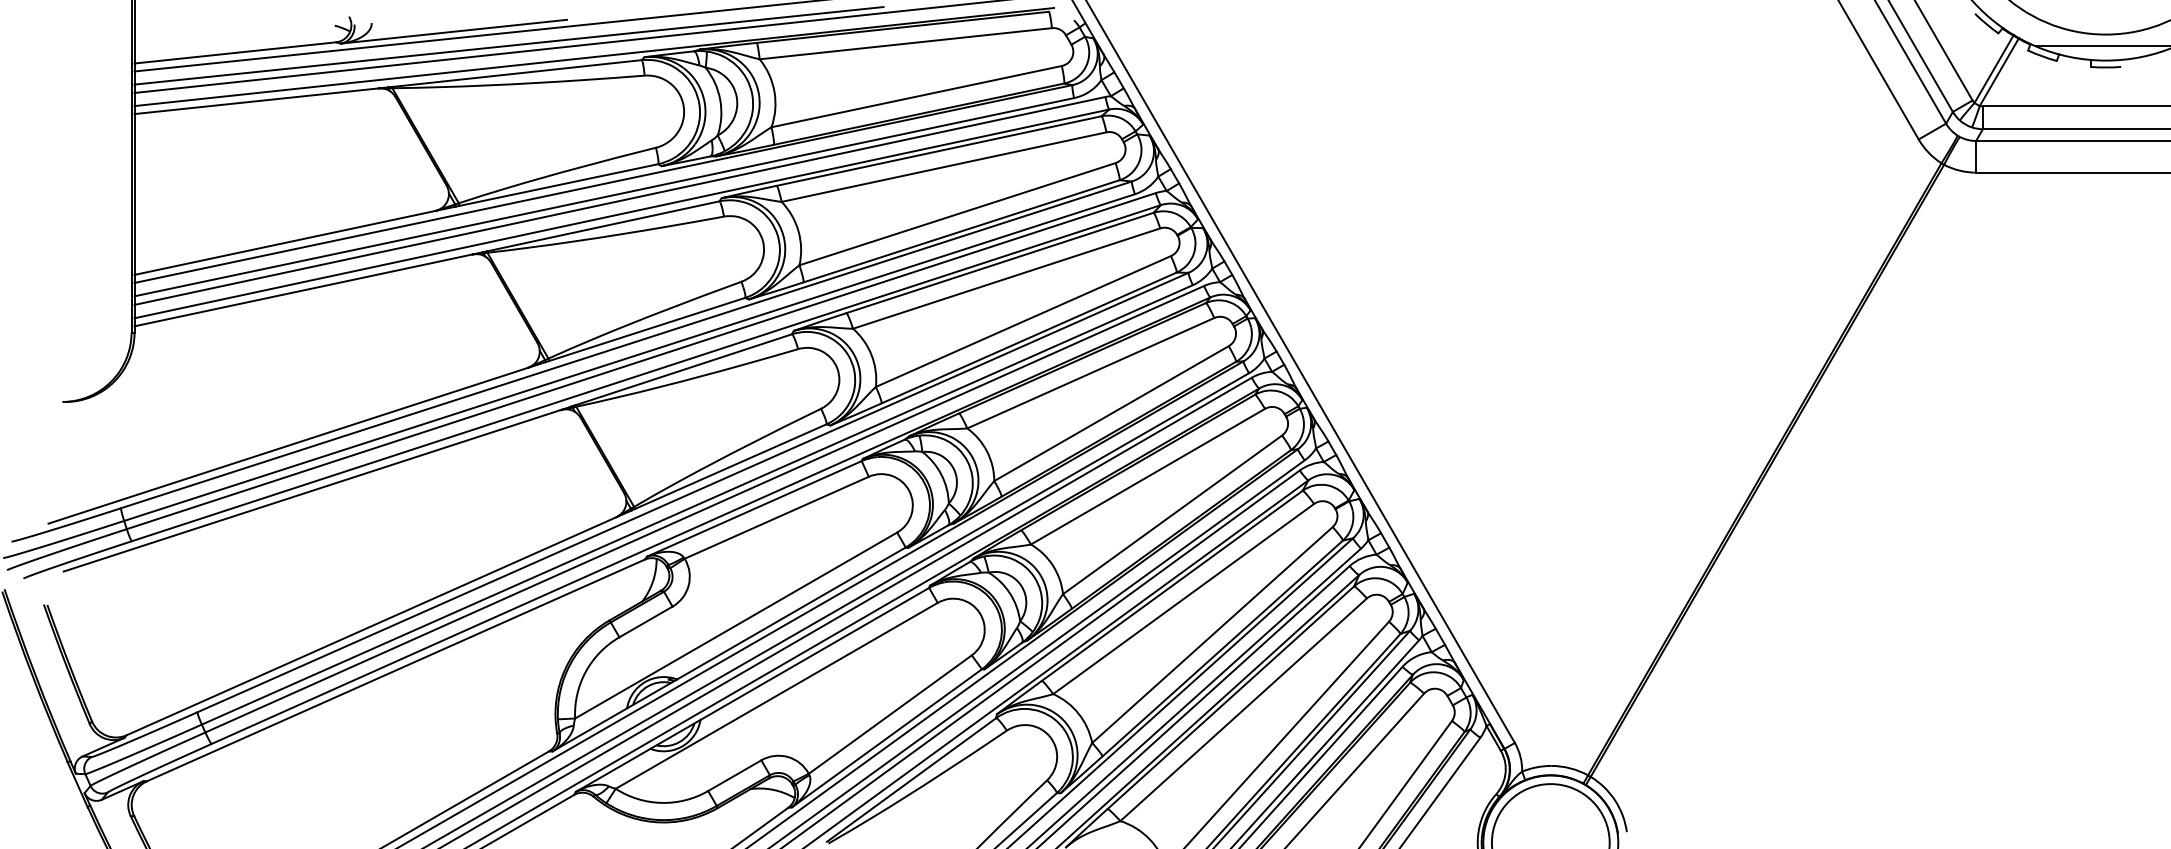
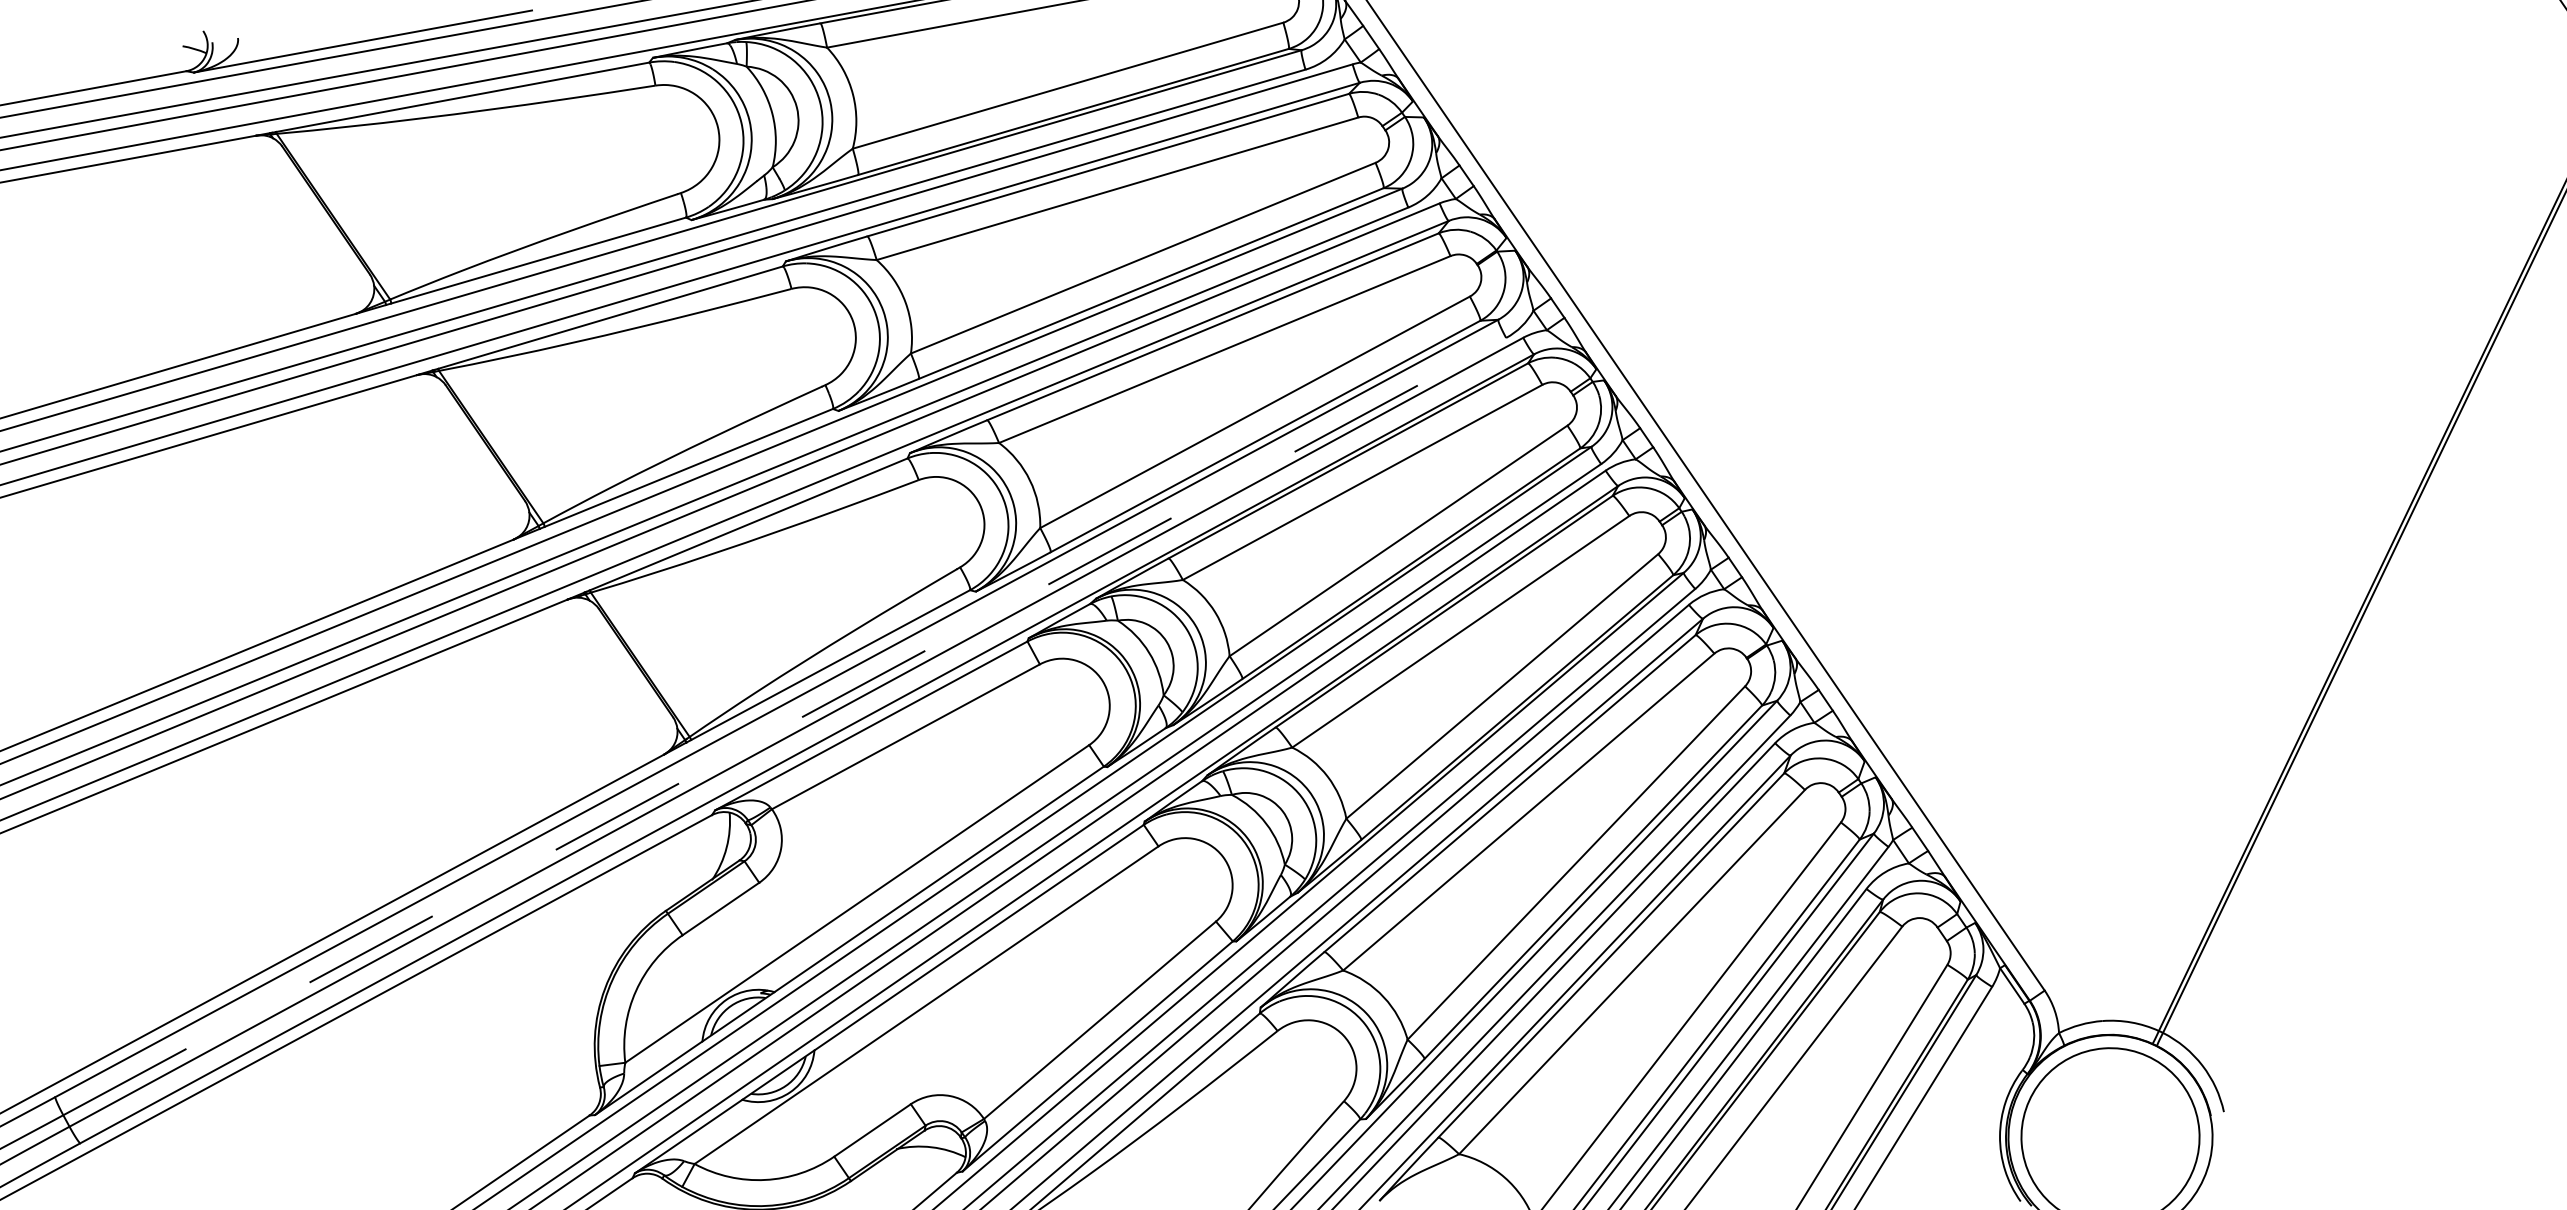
line: (697, 504) -> (784, 725), solid -> dashed

